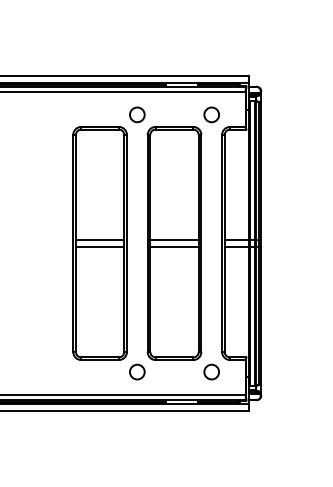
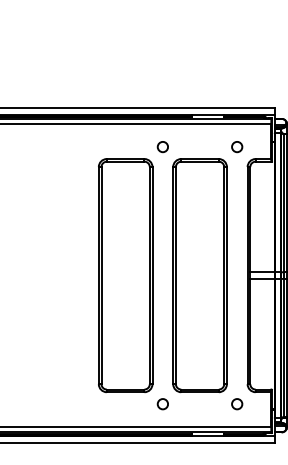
circle: (137, 114) -> (163, 146), size x0.7
circle: (211, 114) -> (237, 146), size x0.7
line: (99, 240) -> (125, 272), removed
line: (174, 240) -> (200, 272), removed
line: (99, 246) -> (125, 278), removed
line: (174, 246) -> (200, 278), removed
circle: (137, 371) -> (163, 403), size x0.7
circle: (211, 371) -> (237, 403), size x0.7

